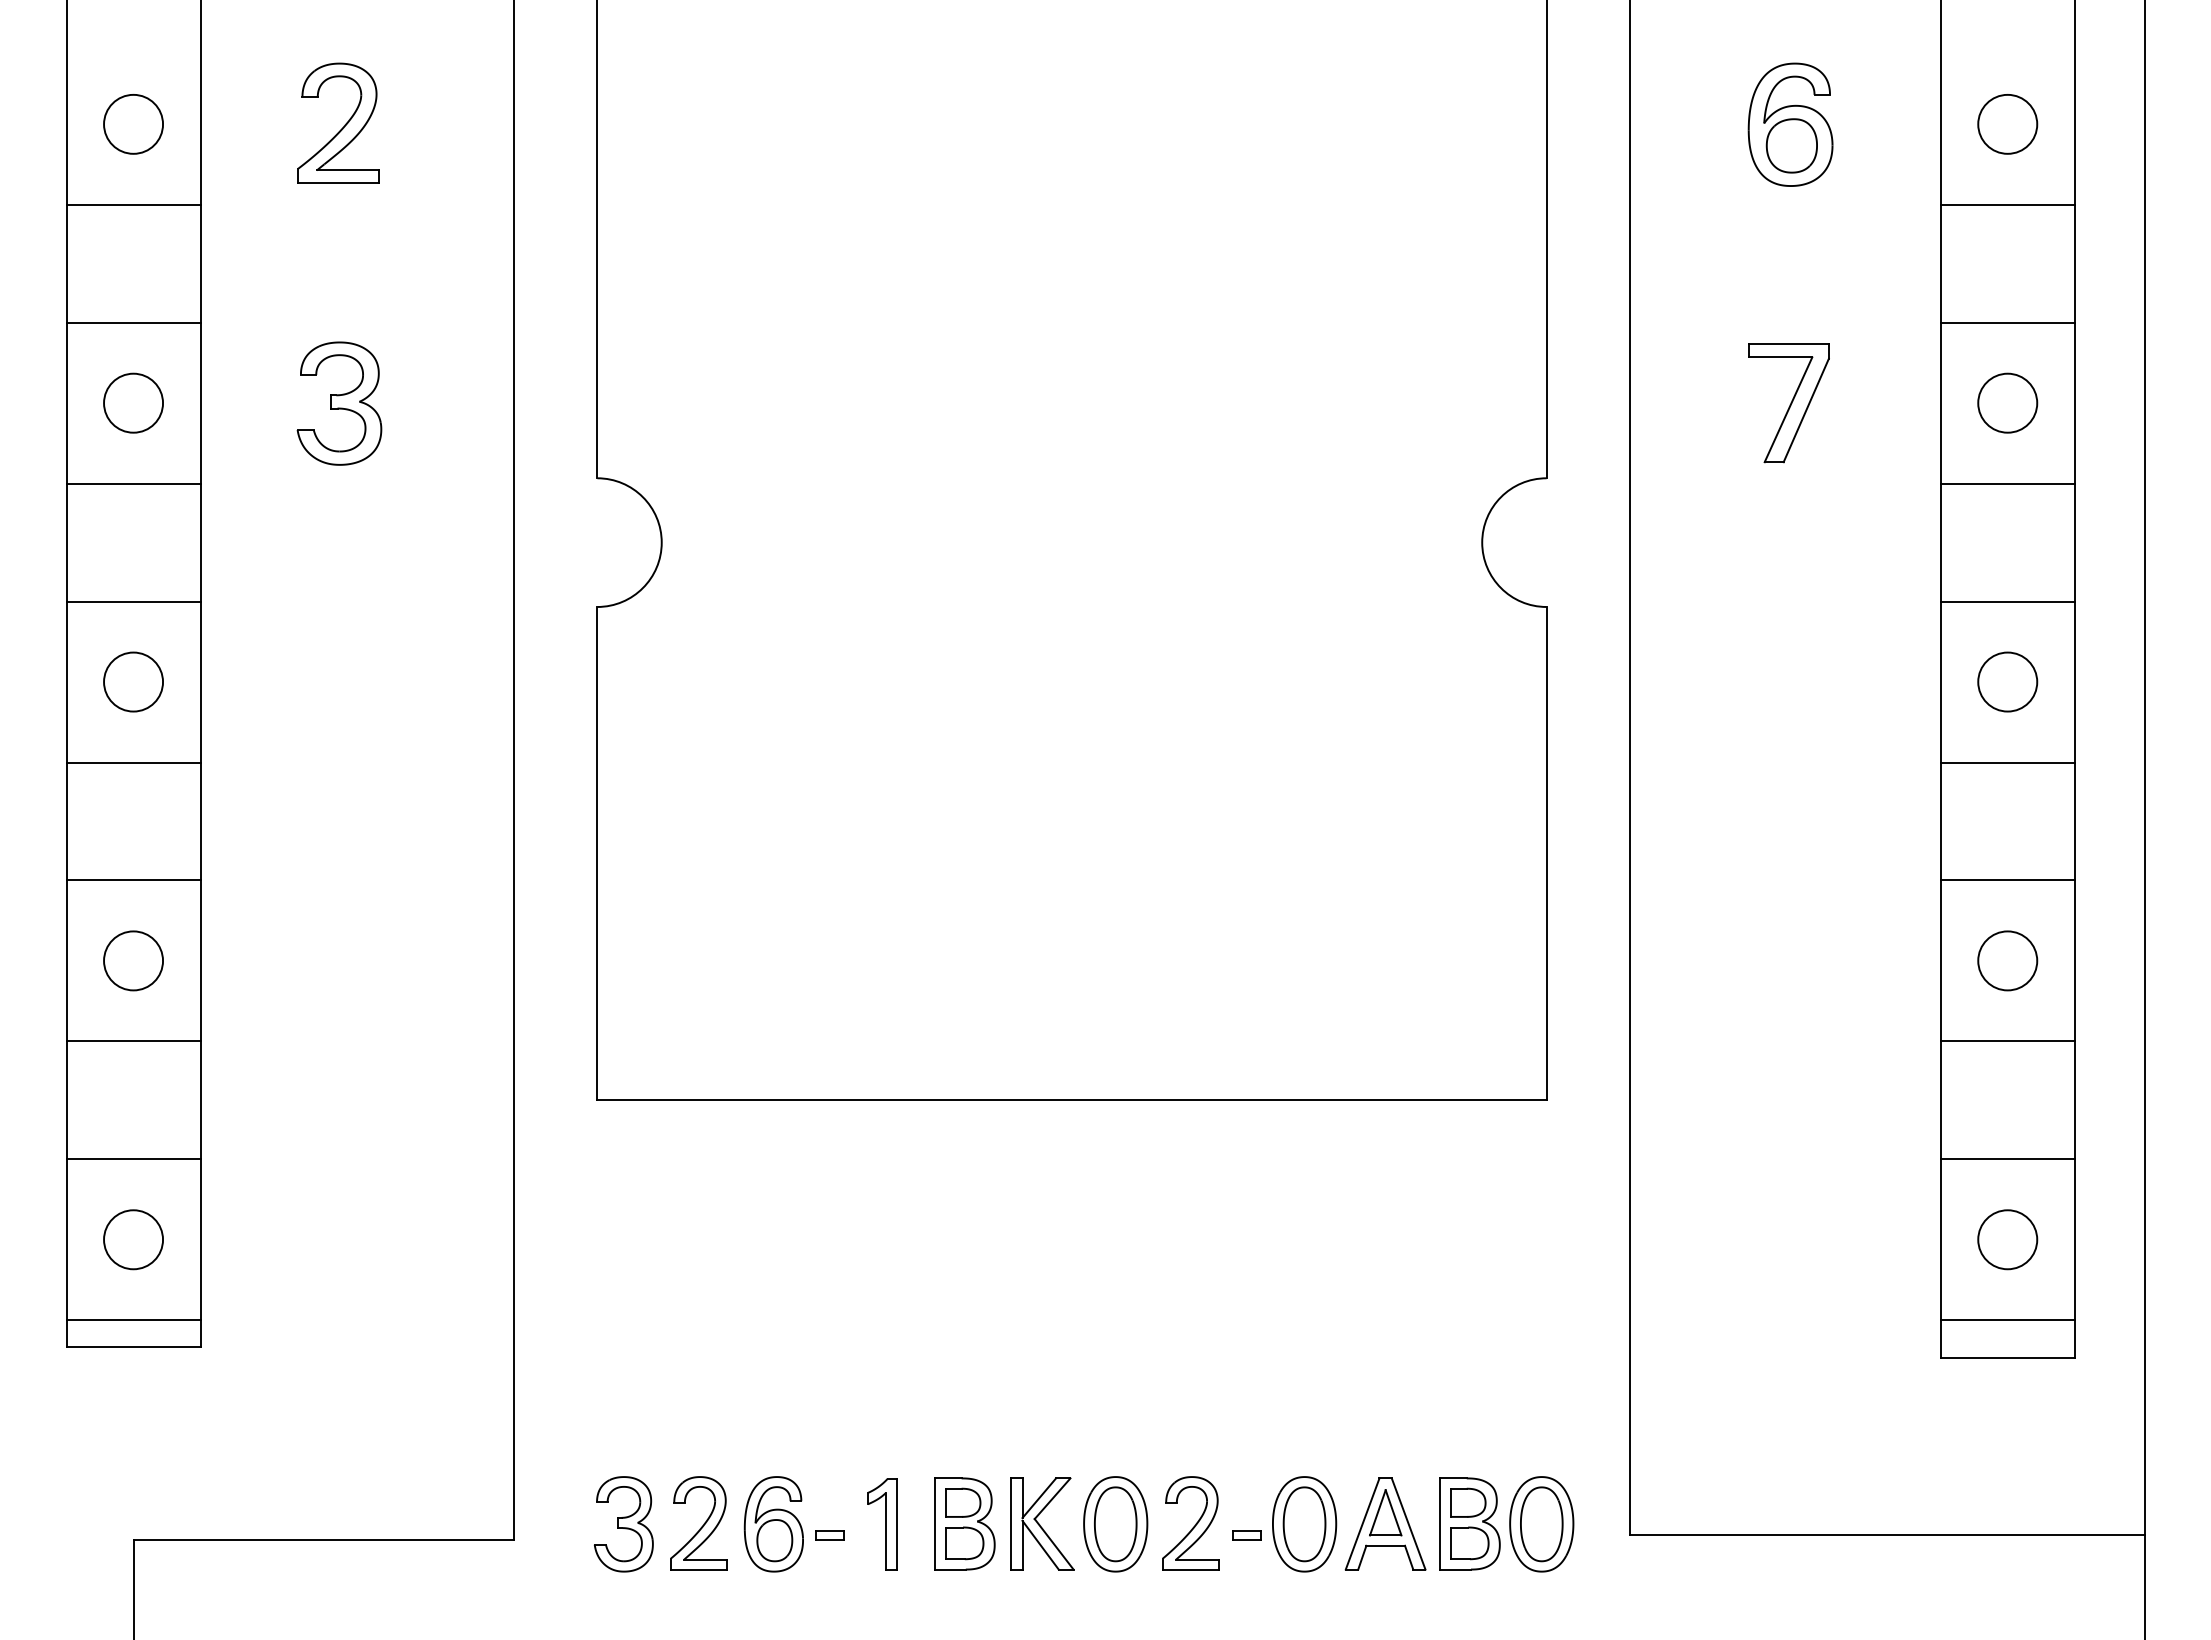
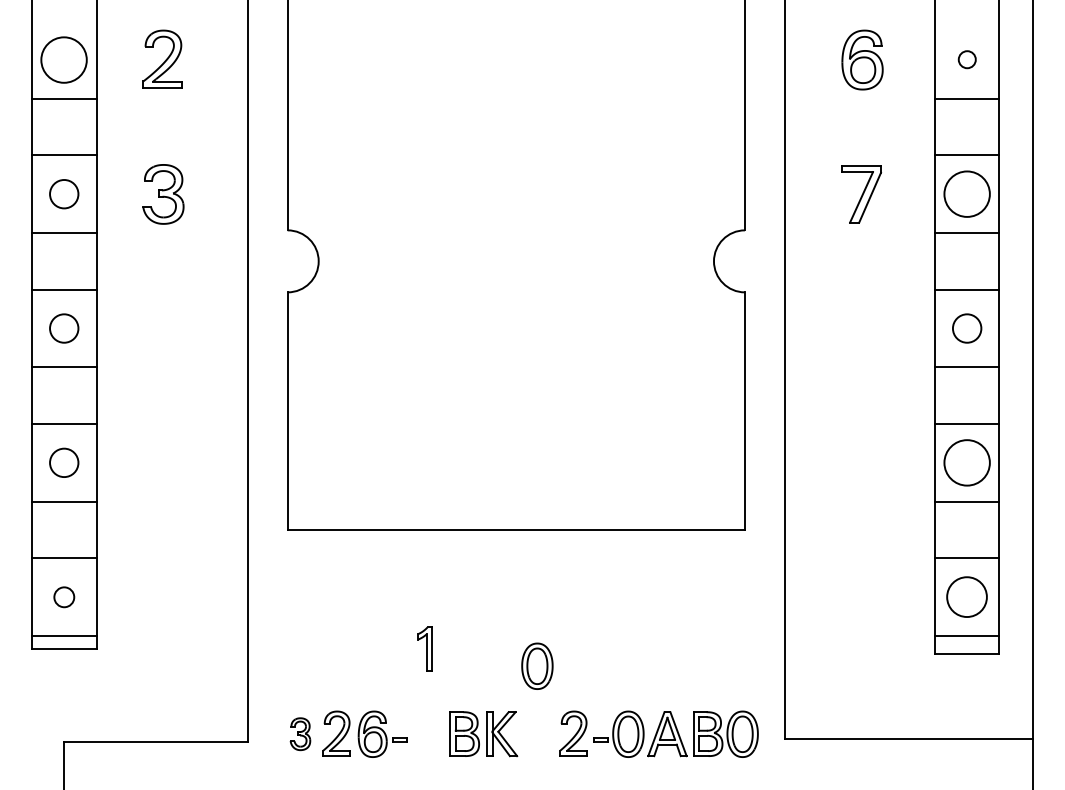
circle: (134, 123) -> (64, 59), size x1.6
circle: (2008, 123) -> (967, 59), size x0.6
circle: (2006, 403) -> (966, 194), size x1.6
circle: (2006, 960) -> (966, 462), size x1.6
circle: (134, 1240) -> (64, 597), size x0.7
circle: (2008, 1240) -> (967, 597), size x1.4
part: (623, 1522) -> (300, 733), size x0.7
part: (881, 1522) -> (424, 648), moved
part: (1115, 1522) -> (537, 665), moved

